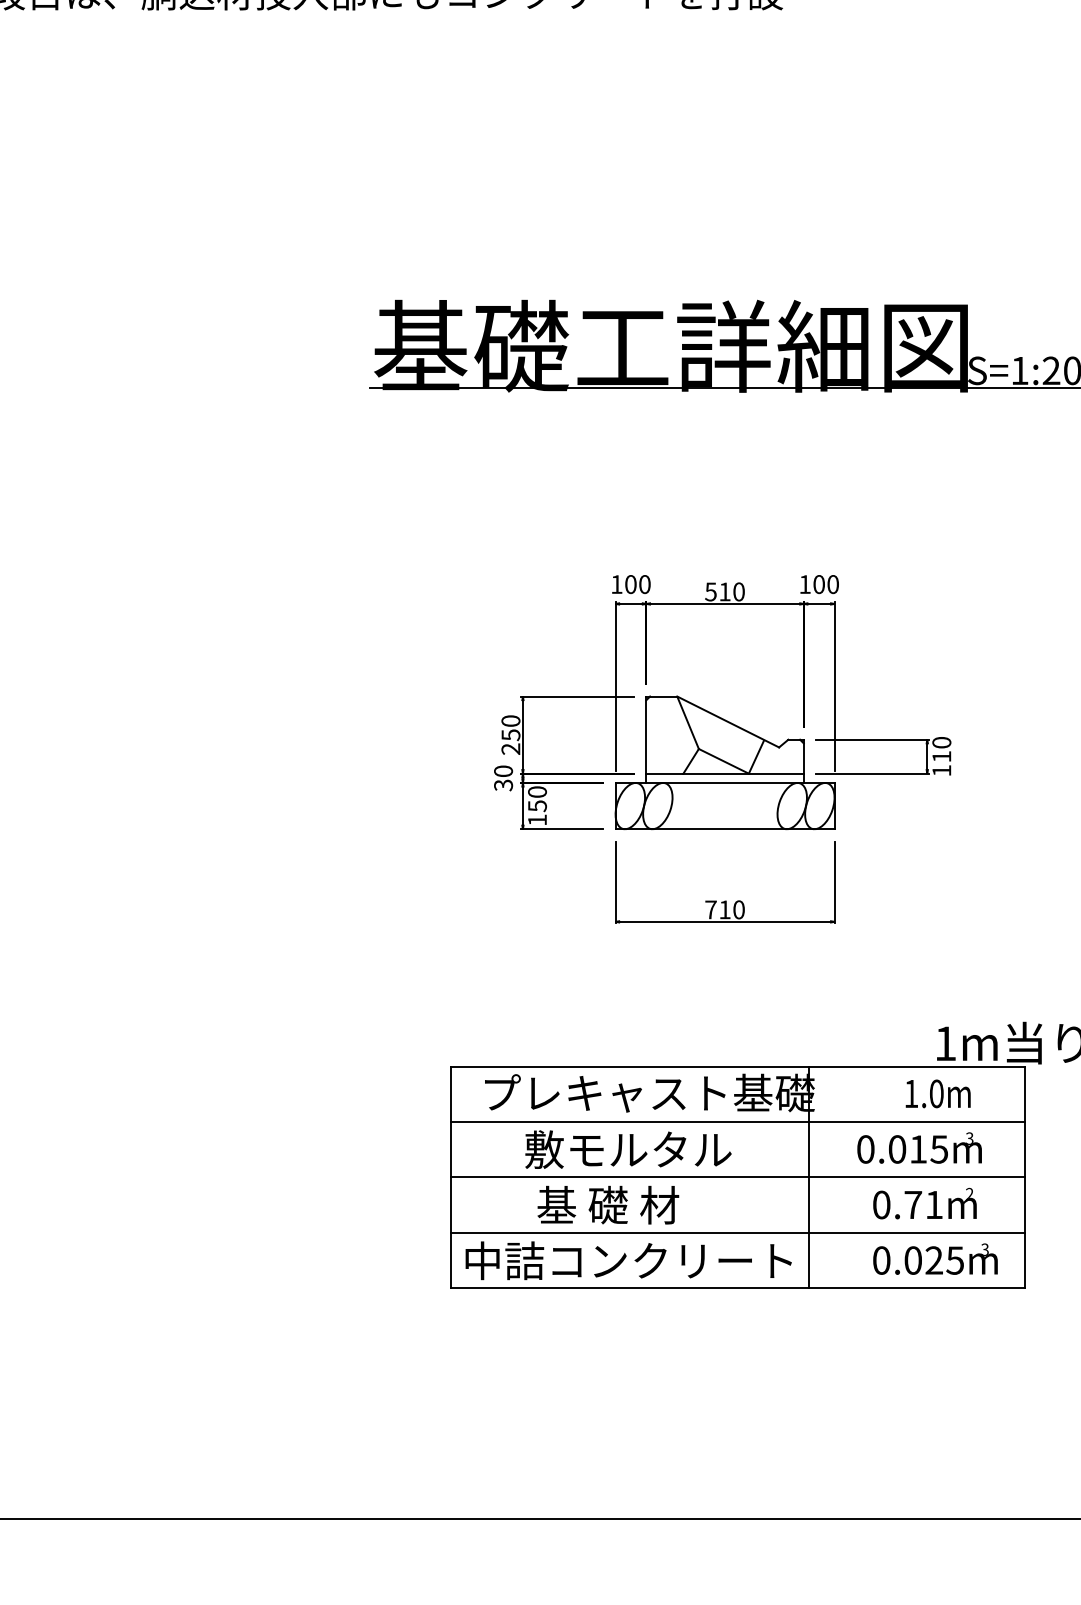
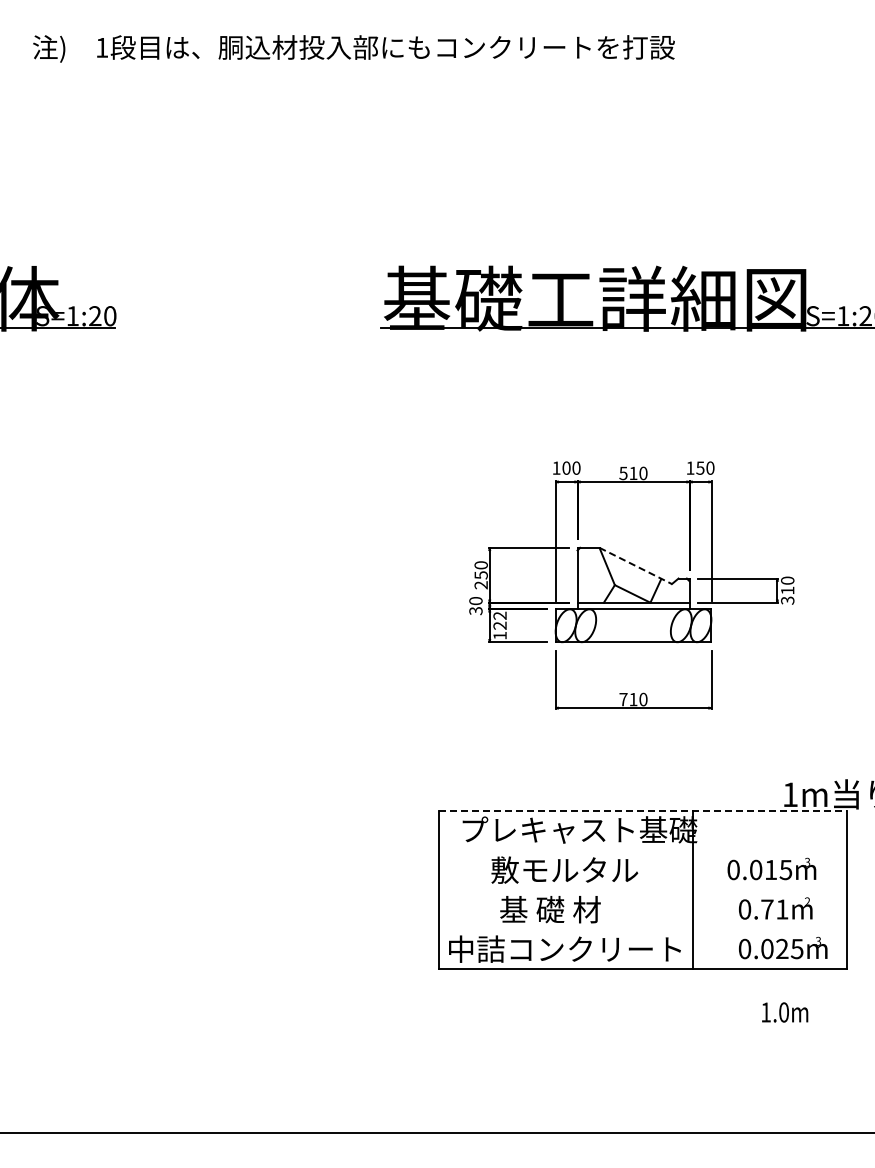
text: (819, 583) -> (700, 467), 100 -> 150
line: (727, 721) -> (635, 565), solid -> dashed
text: (941, 770) -> (787, 600), 110 -> 310
text: (536, 798) -> (499, 620), 150 -> 122
line: (739, 1067) -> (643, 811), solid -> dashed
text: (938, 1093) -> (785, 1012), moved
line: (737, 1122) -> (642, 850), removed
line: (737, 1176) -> (642, 889), removed
line: (737, 1233) -> (642, 929), removed

